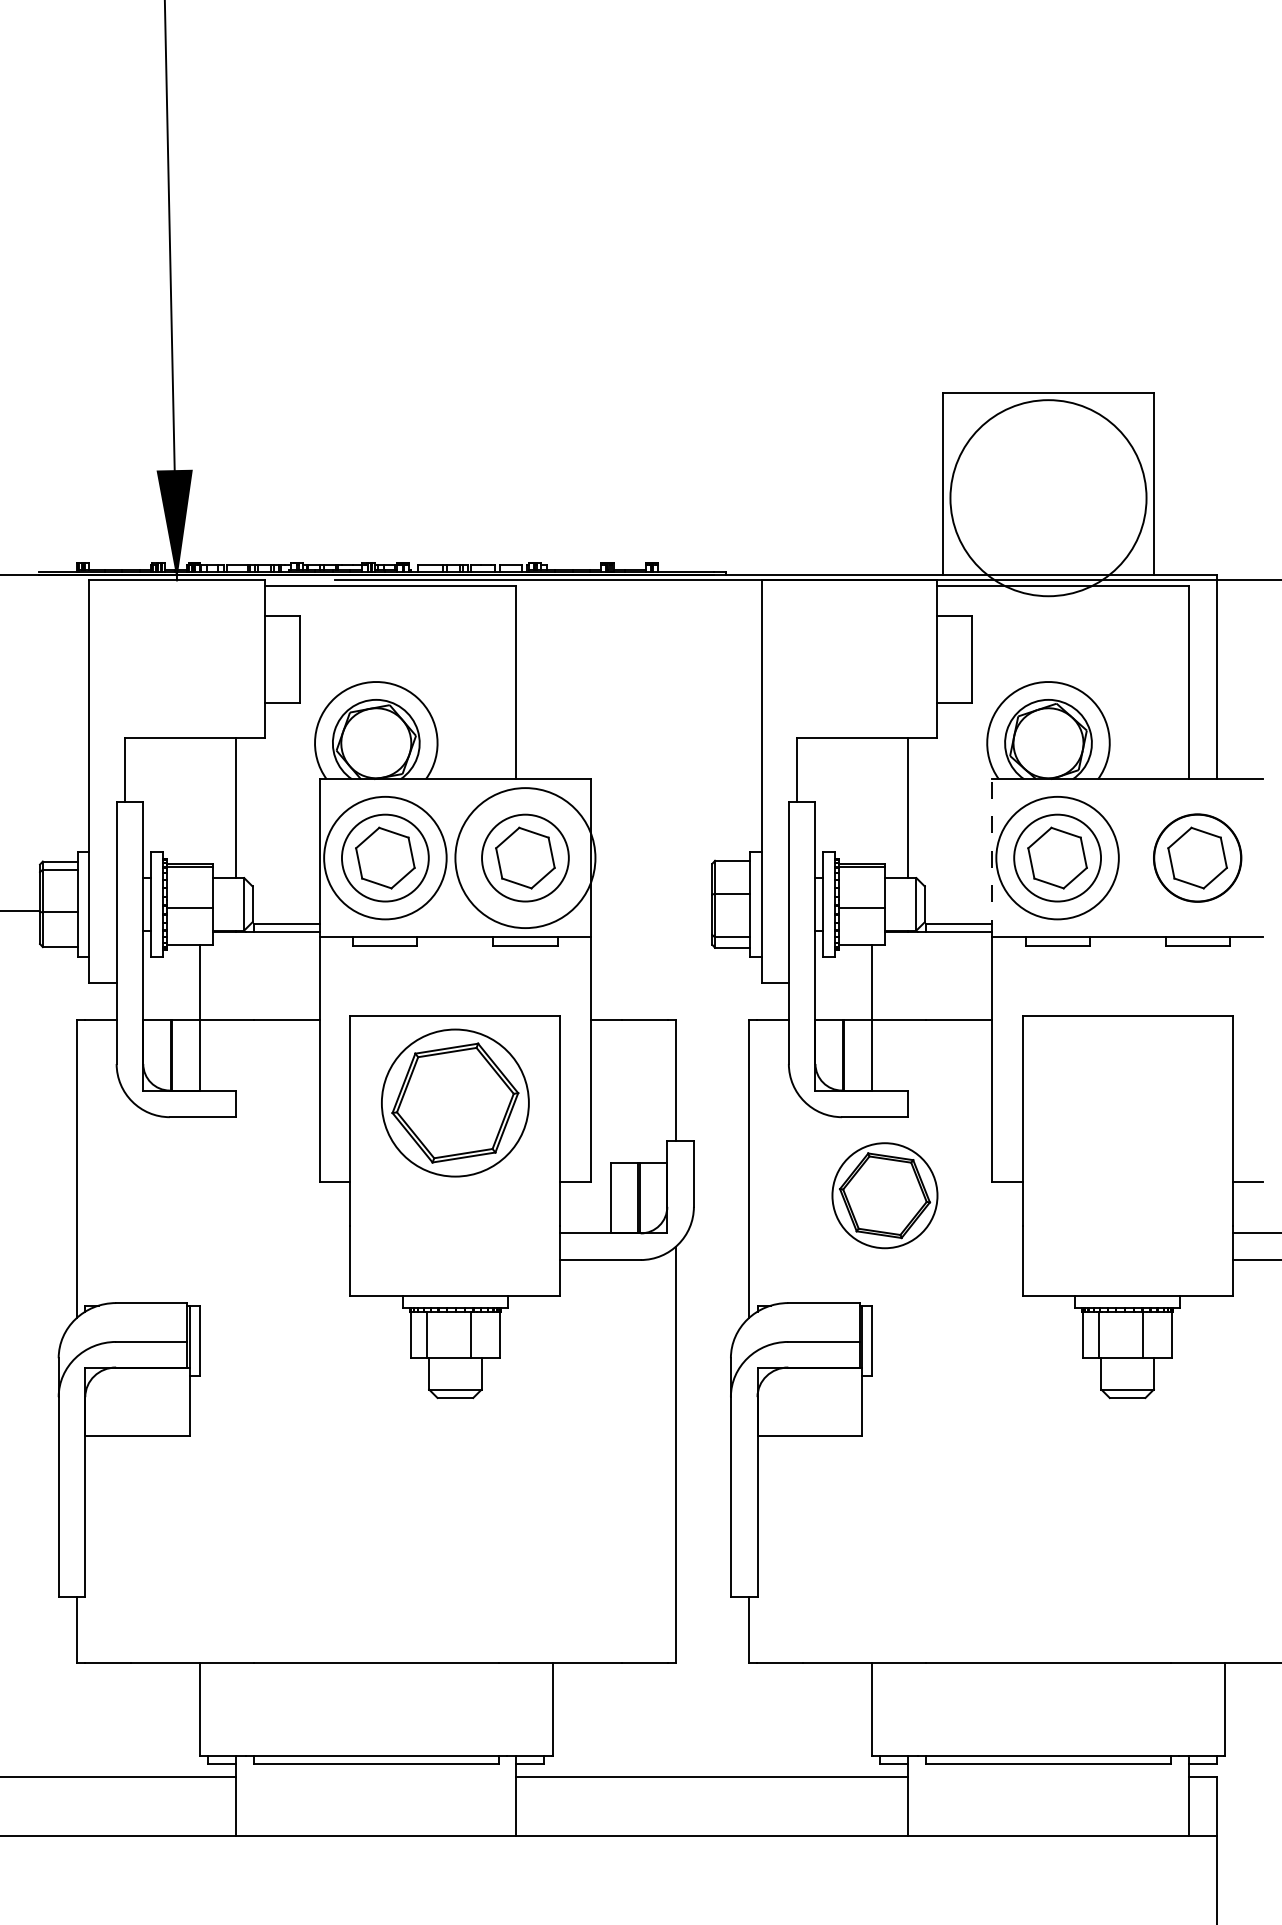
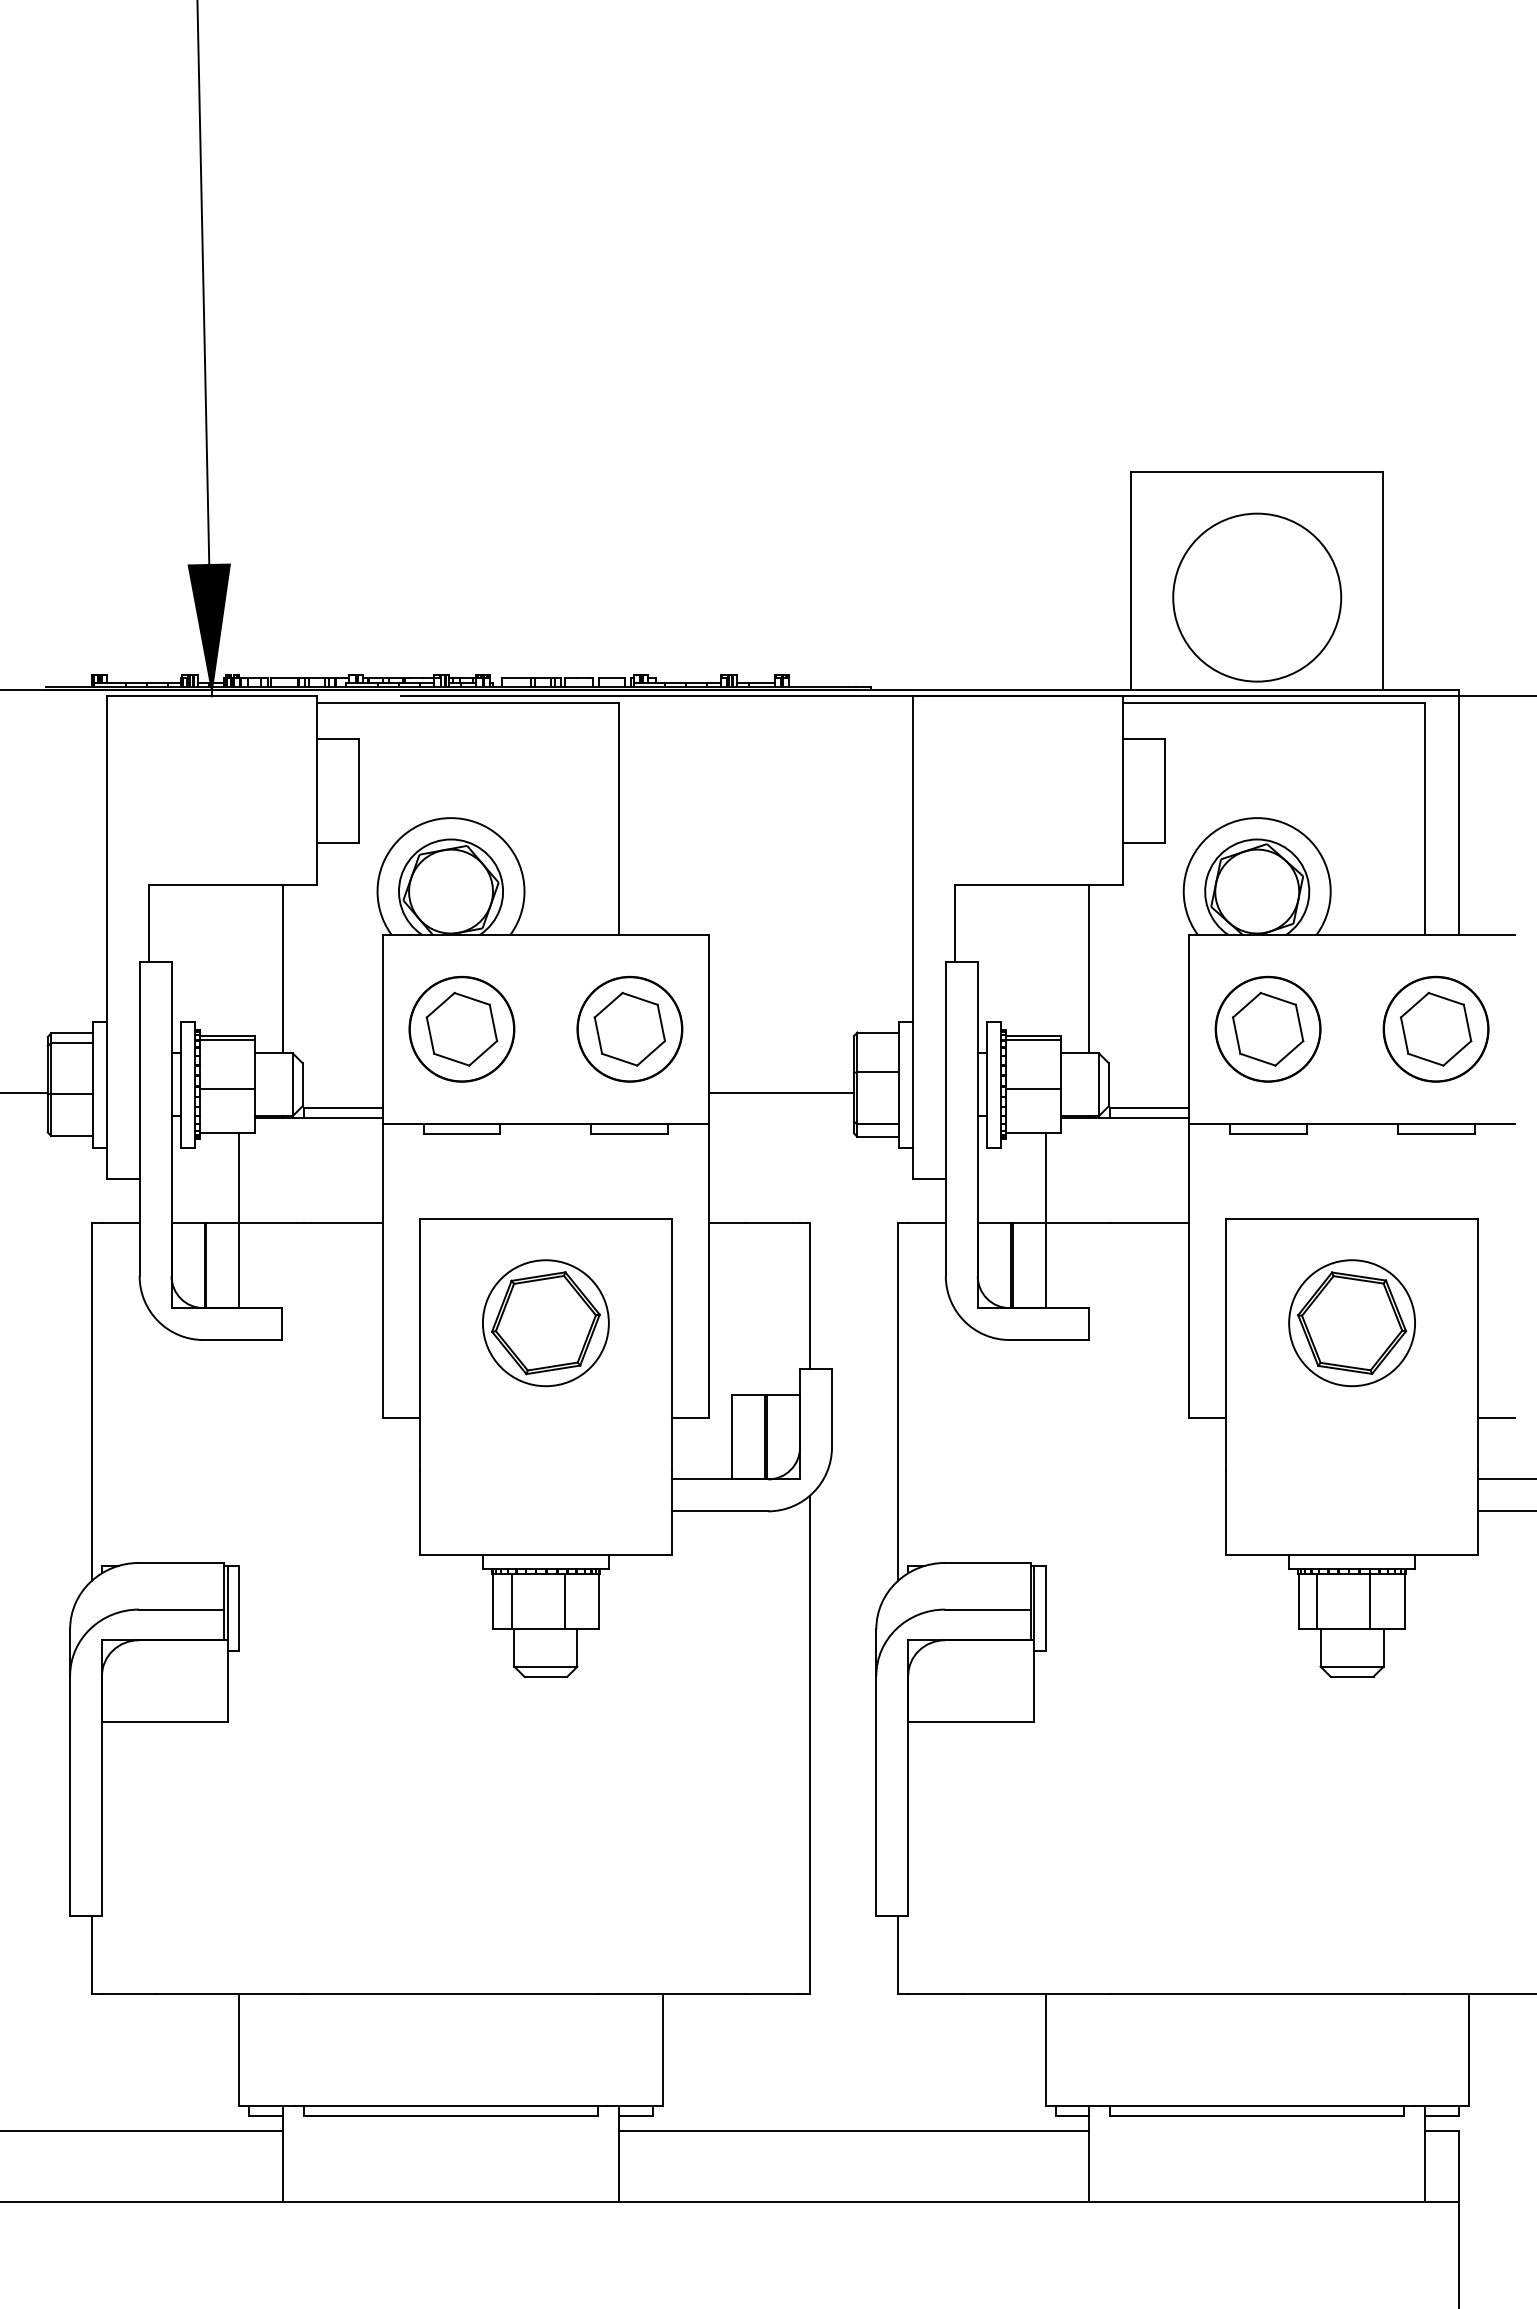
circle: (1048, 498) -> (1257, 597), size x0.71
circle: (385, 857) -> (461, 1028), size x0.71
circle: (525, 857) -> (629, 1028), size x0.62
line: (992, 857) -> (1189, 1028), dashed -> solid
circle: (1057, 857) -> (1267, 1028), size x0.71
line: (651, 911) -> (780, 1093), added
part: (455, 1103) -> (545, 1323), size x0.71
part: (884, 1195) -> (1351, 1323), moved

